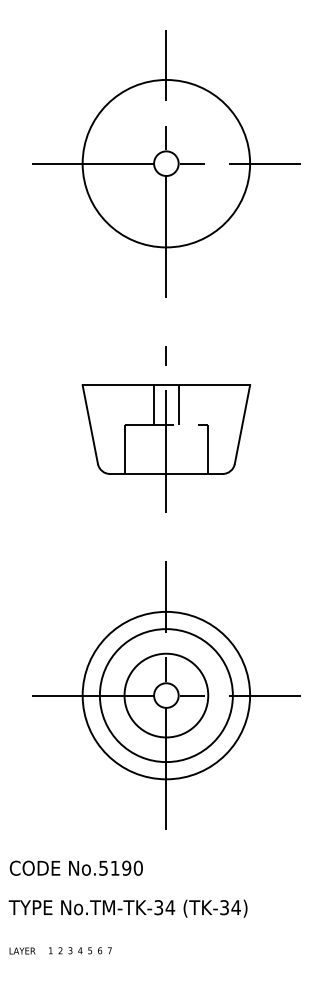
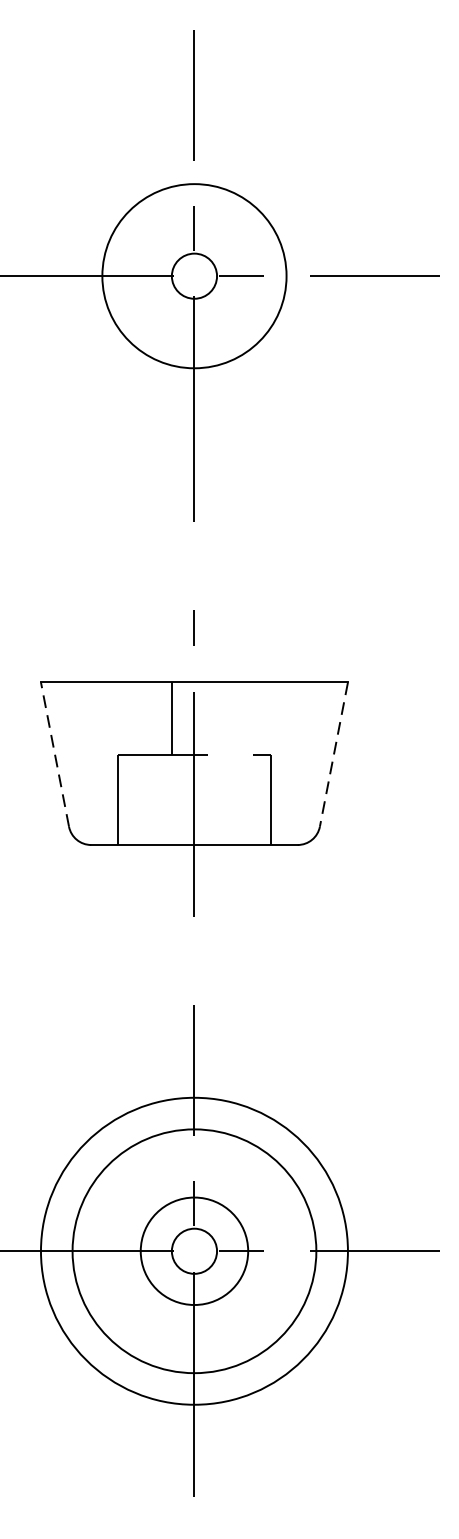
circle: (166, 163) -> (194, 275), size x0.6
line: (178, 404) -> (216, 717), removed
line: (90, 424) -> (55, 754), solid -> dashed
line: (242, 425) -> (333, 756), solid -> dashed
circle: (166, 695) -> (194, 1251), size x0.7

